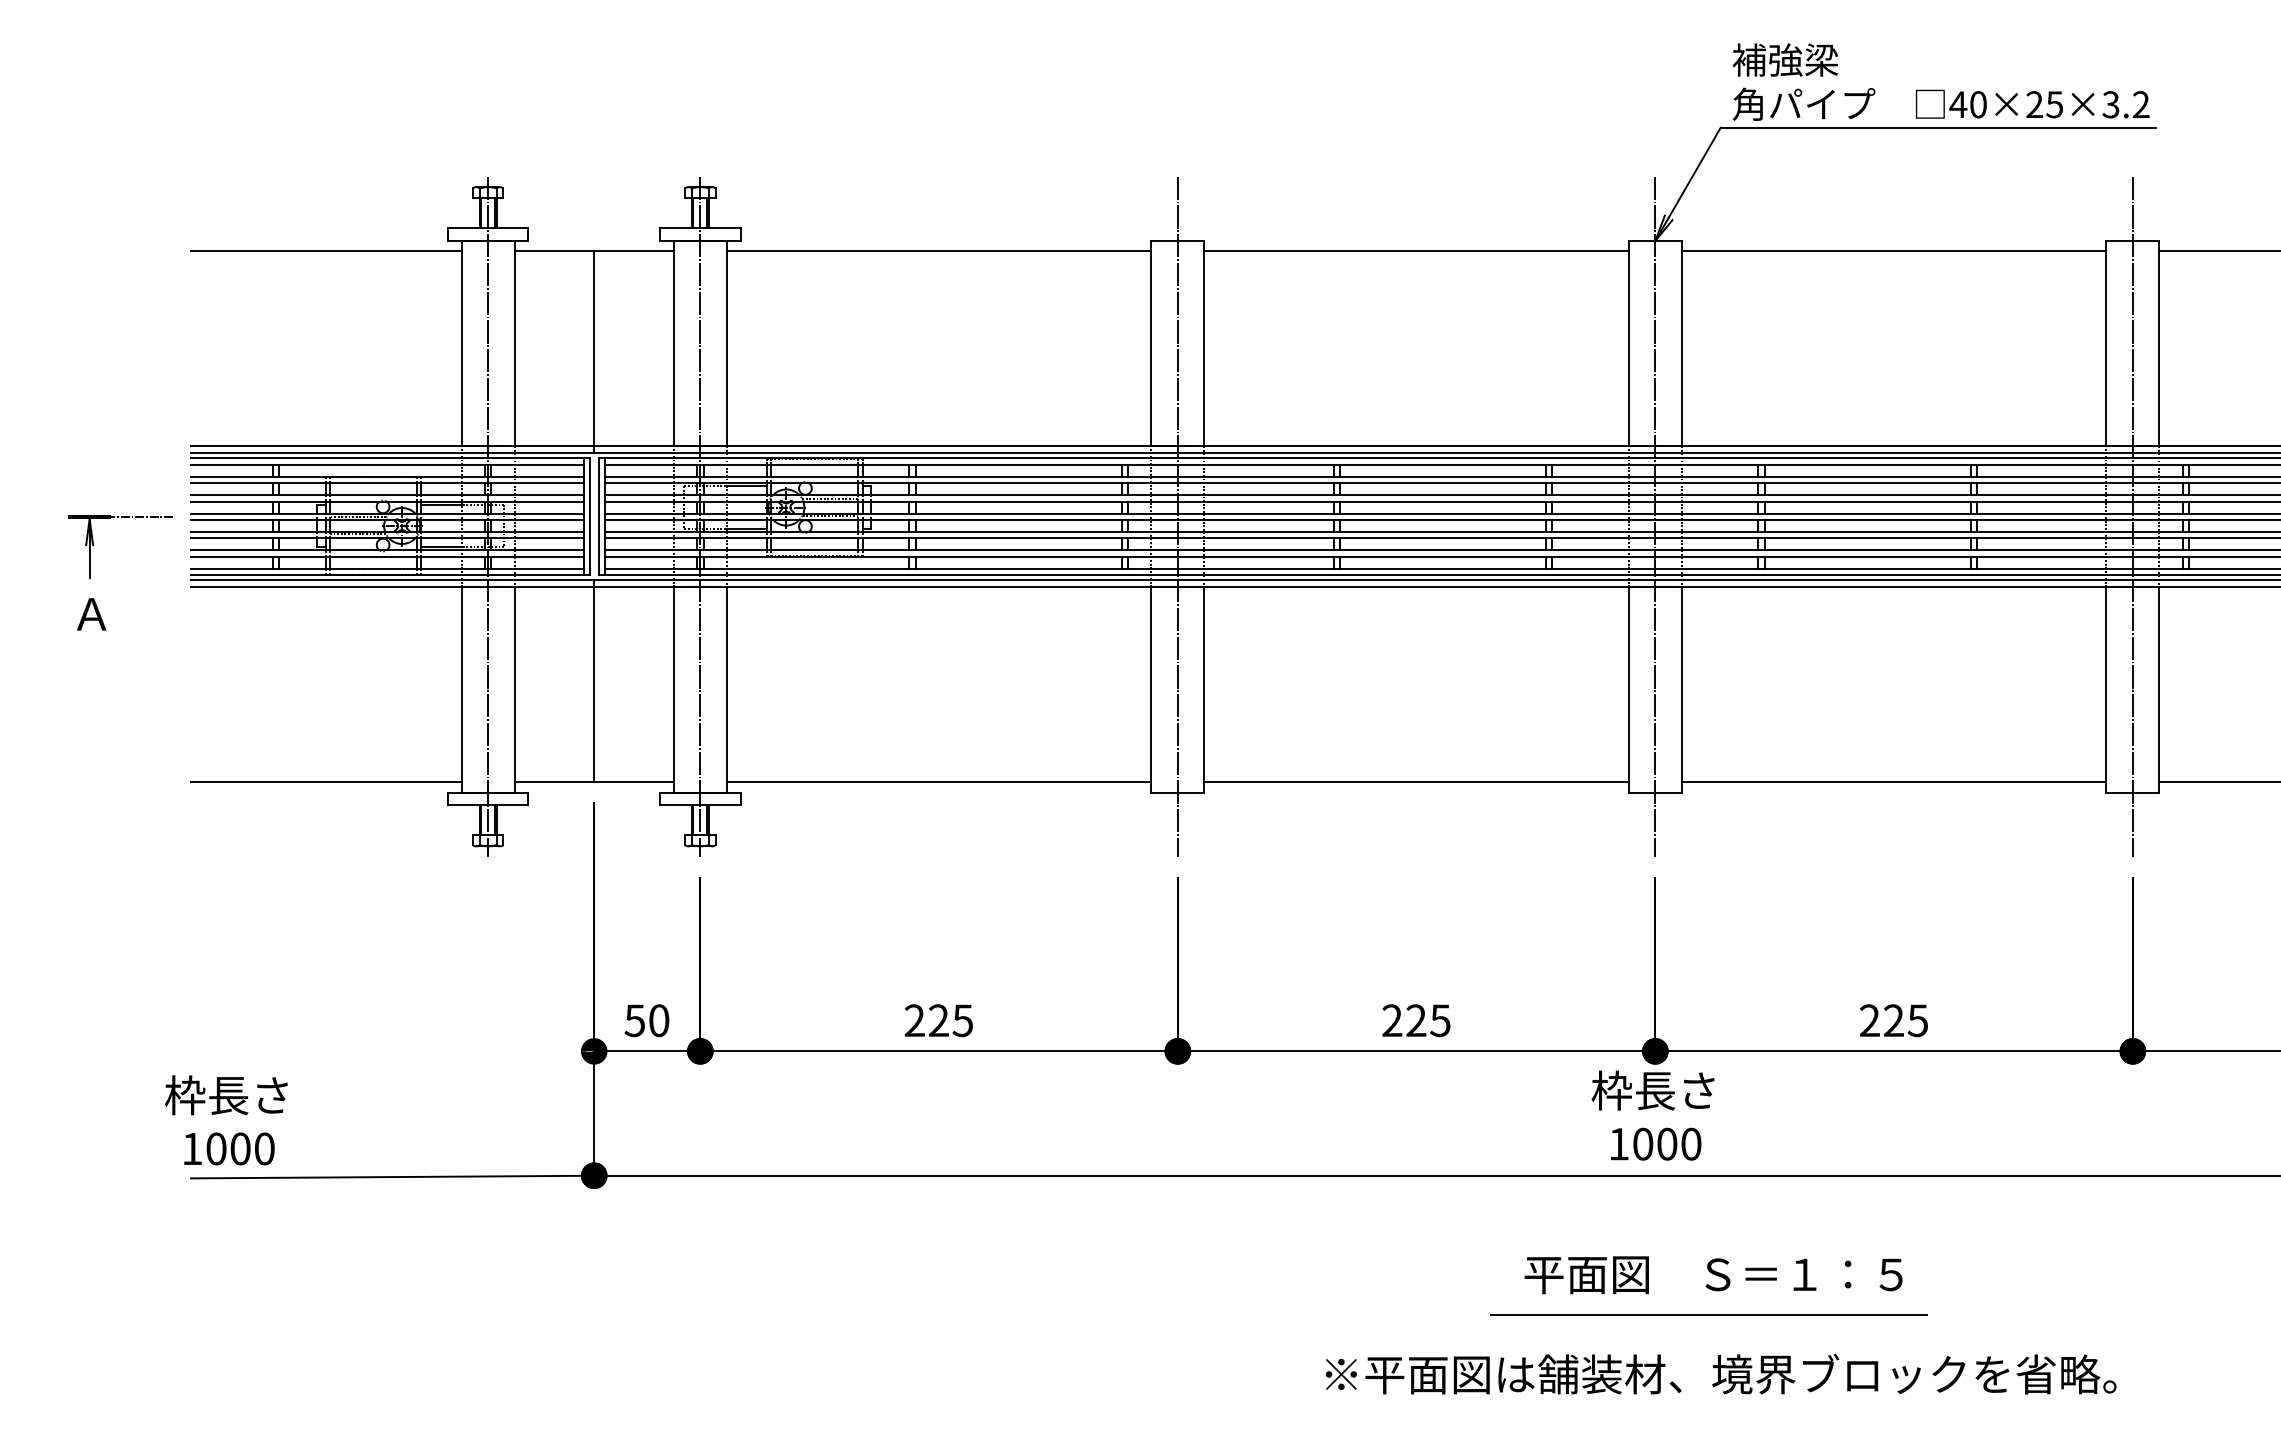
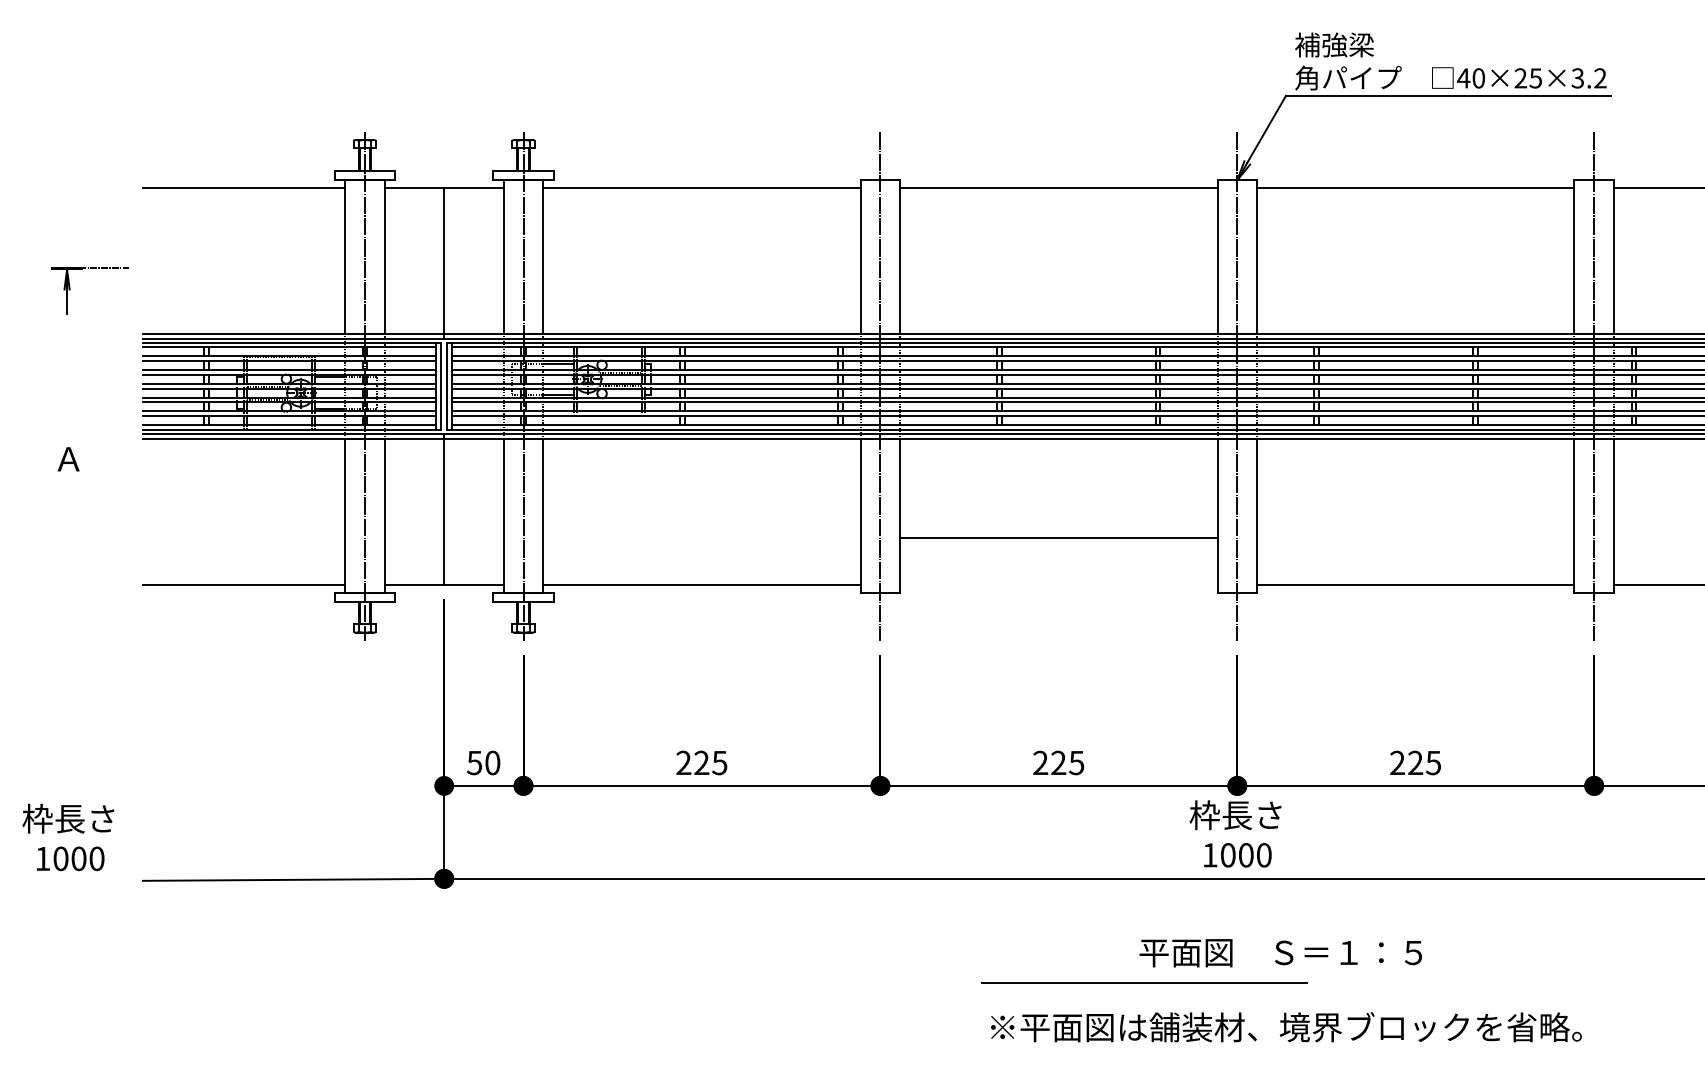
part: (94, 545) -> (70, 289), moved
line: (1416, 782) -> (1058, 538), moved
text: (226, 1120) -> (68, 837), moved
line: (1708, 1314) -> (1143, 982), moved

